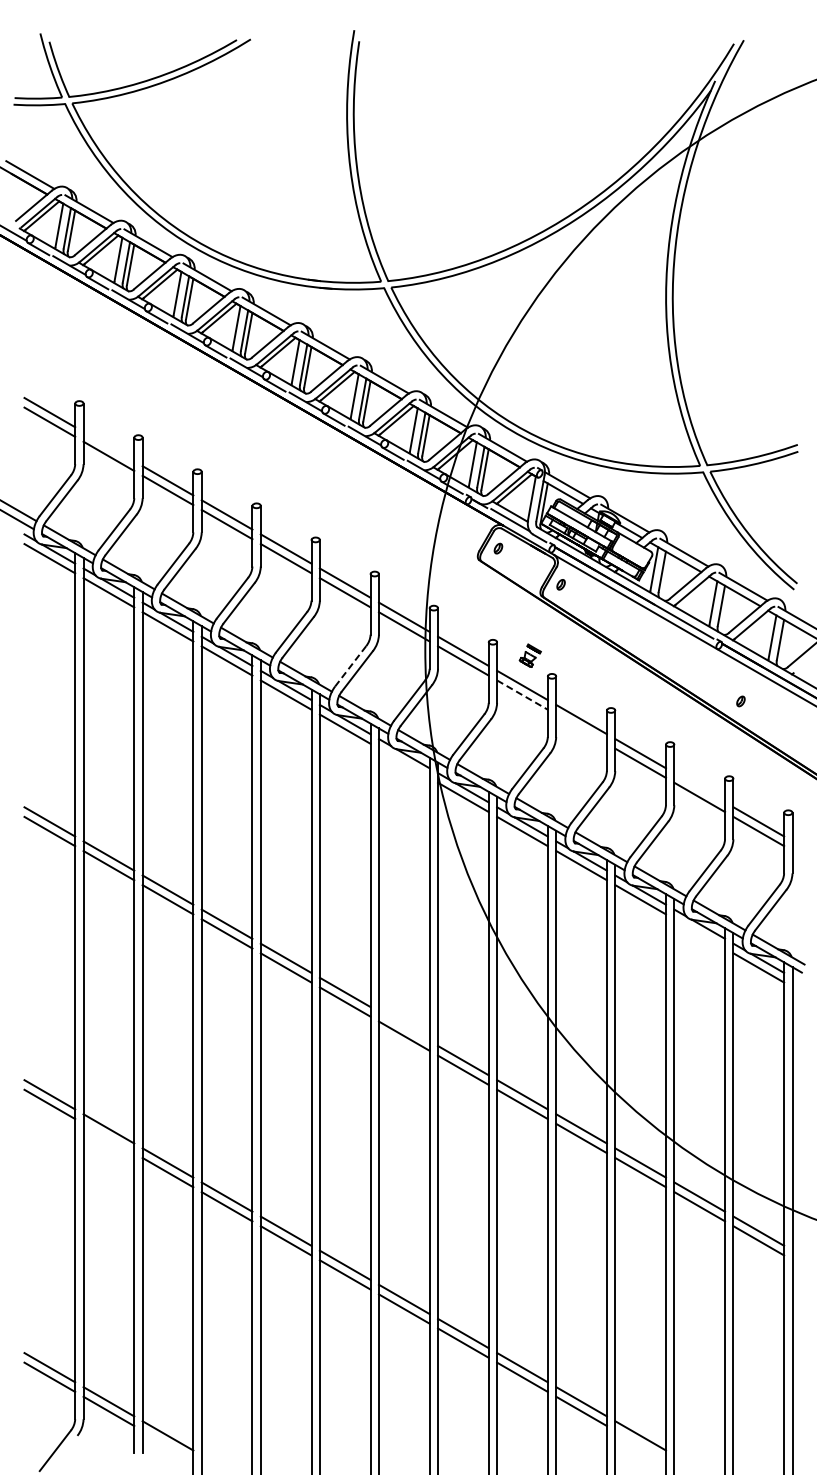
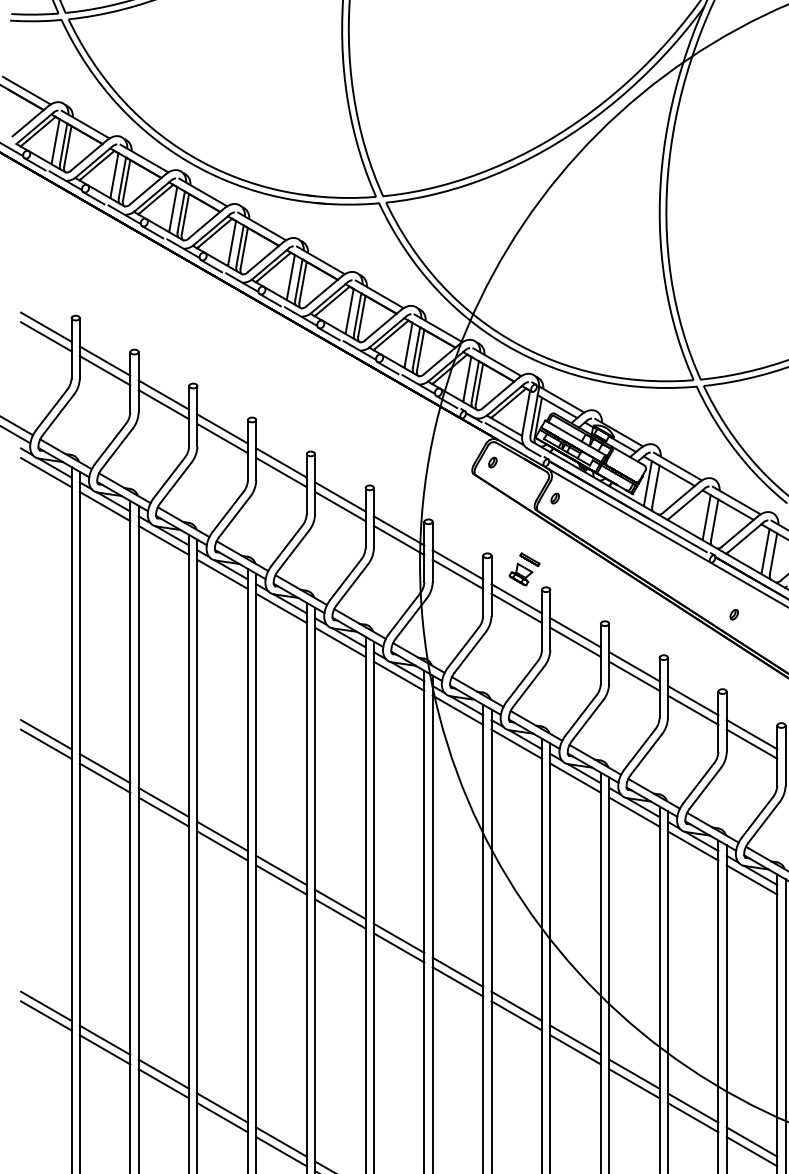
line: (108, 446) -> (104, 360), added
part: (530, 655) -> (524, 568), size x1.43
line: (350, 666) -> (345, 579), dashed -> solid
line: (522, 695) -> (516, 608), dashed -> solid
line: (581, 728) -> (575, 641), added
line: (403, 762) -> (398, 675), added
line: (699, 787) -> (692, 700), added
line: (699, 933) -> (692, 845), added
line: (403, 1026) -> (398, 938), added
line: (108, 1138) -> (104, 1049), added

